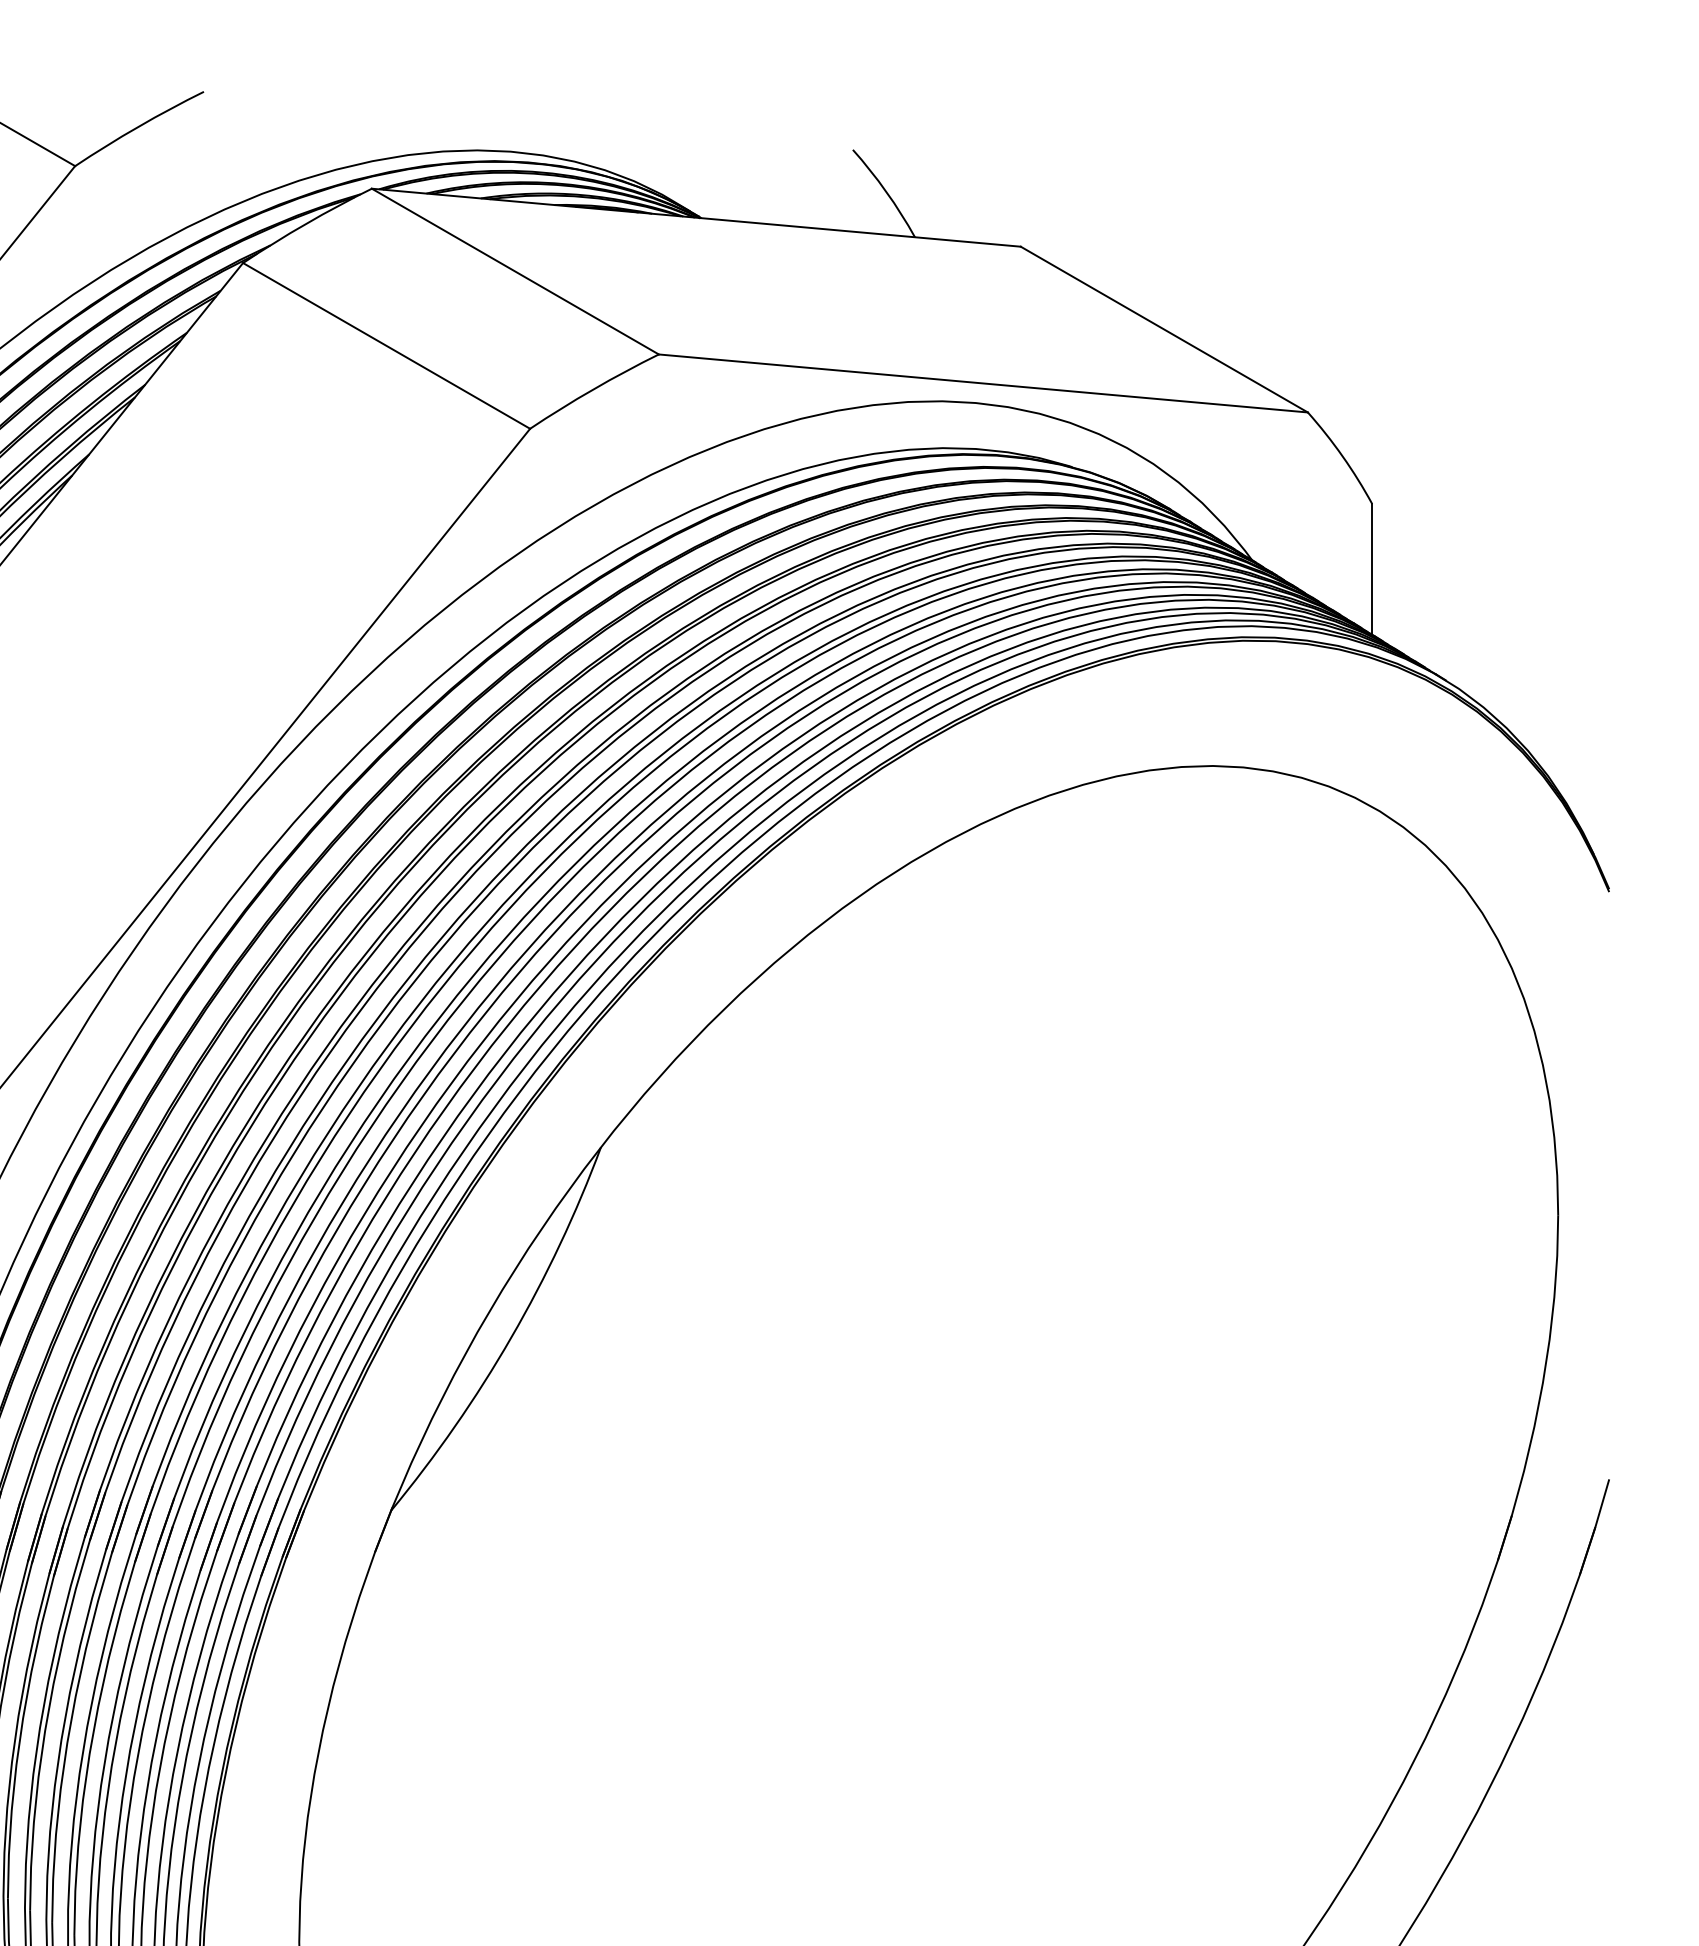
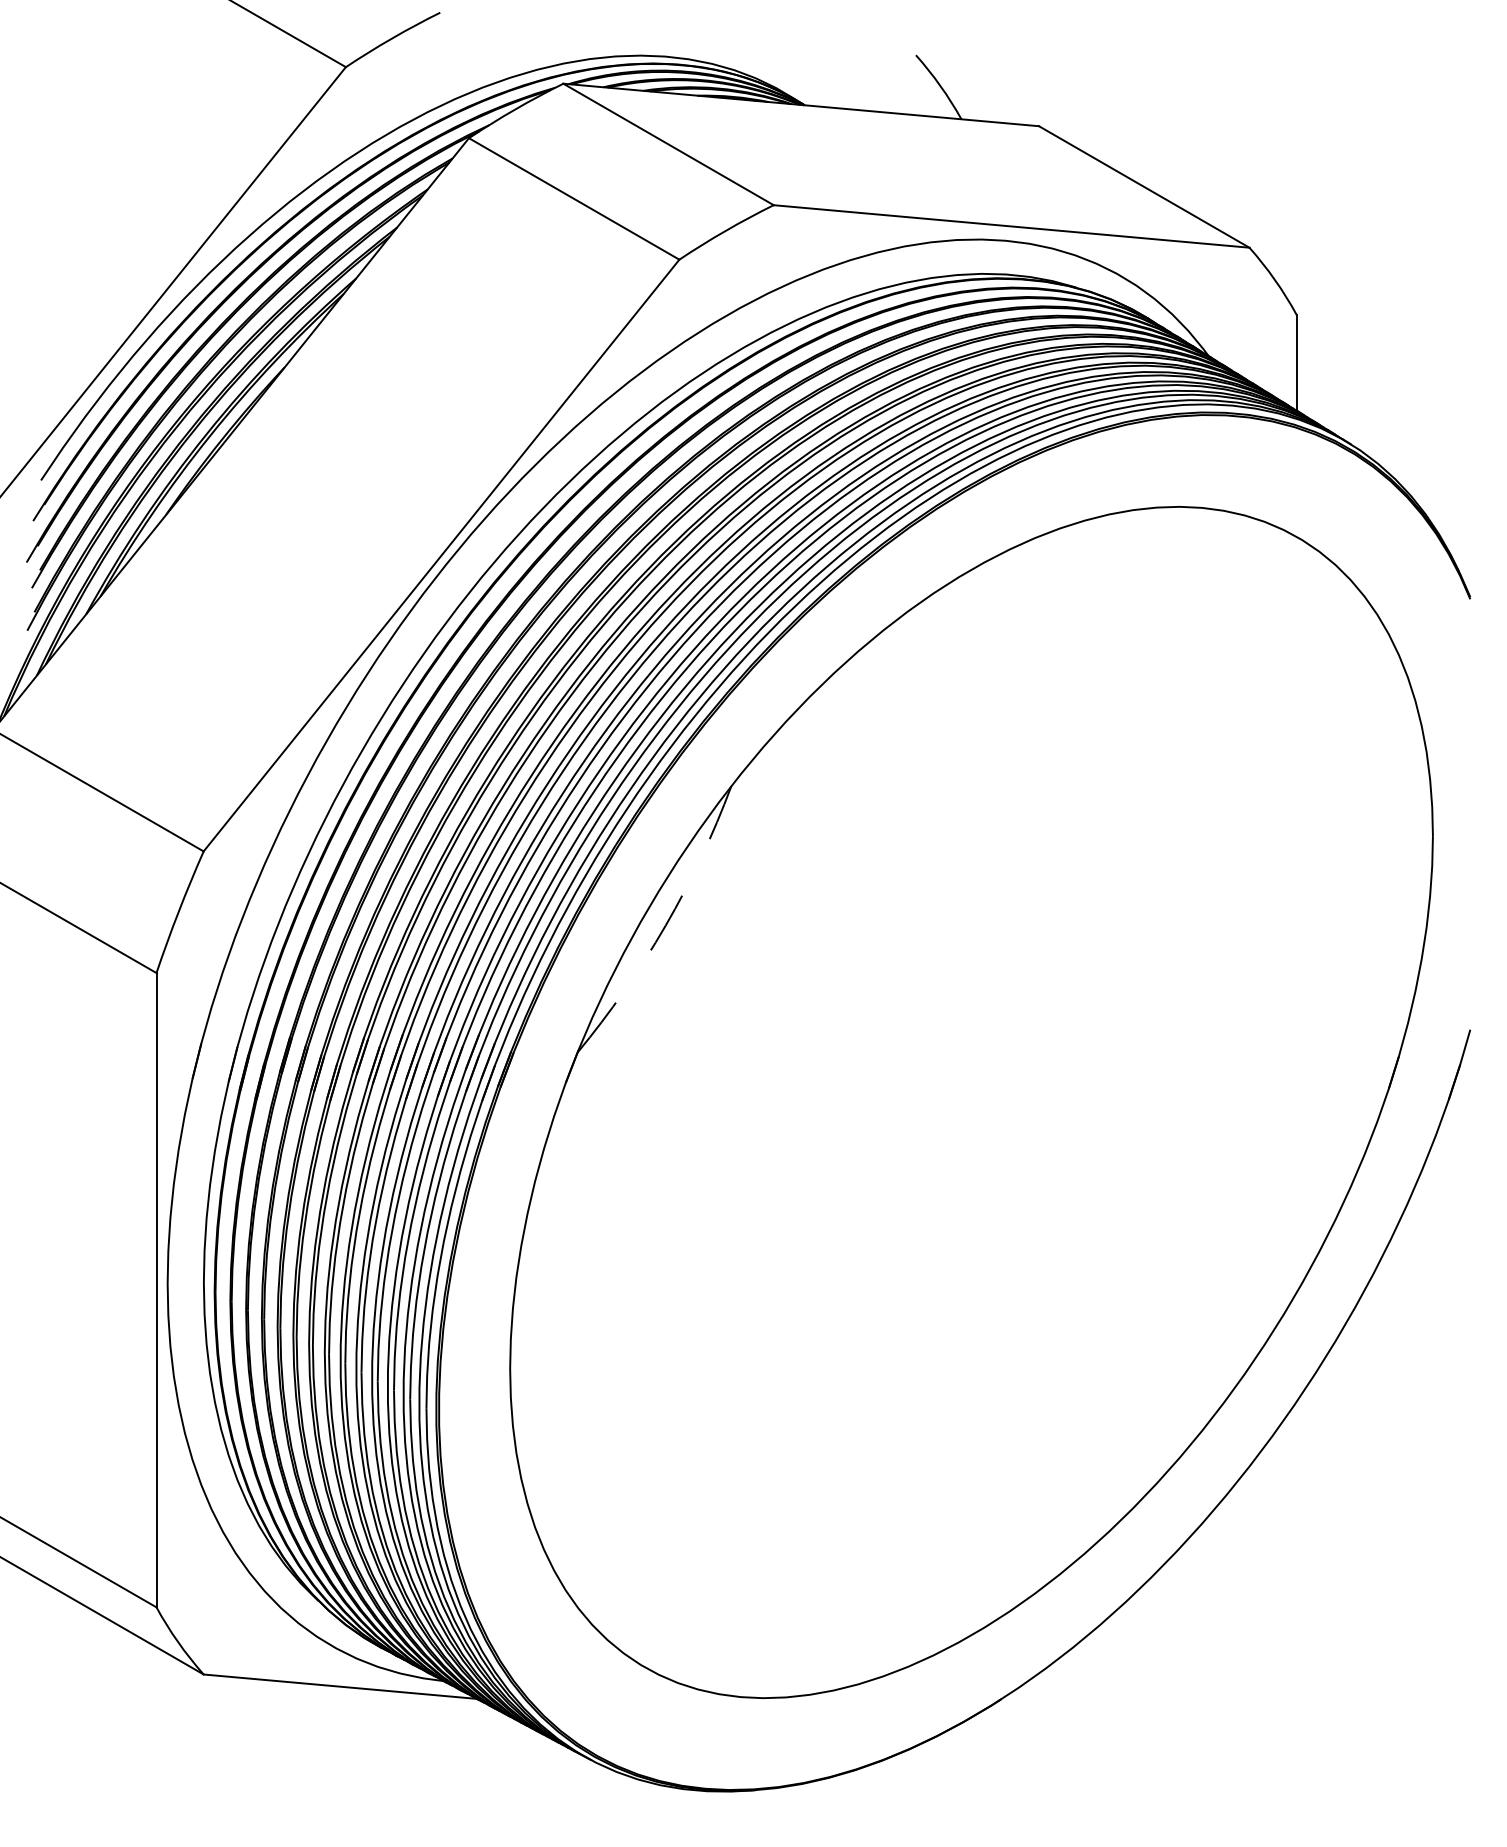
arc: (511, 1337) -> (665, 925), solid -> dashed

